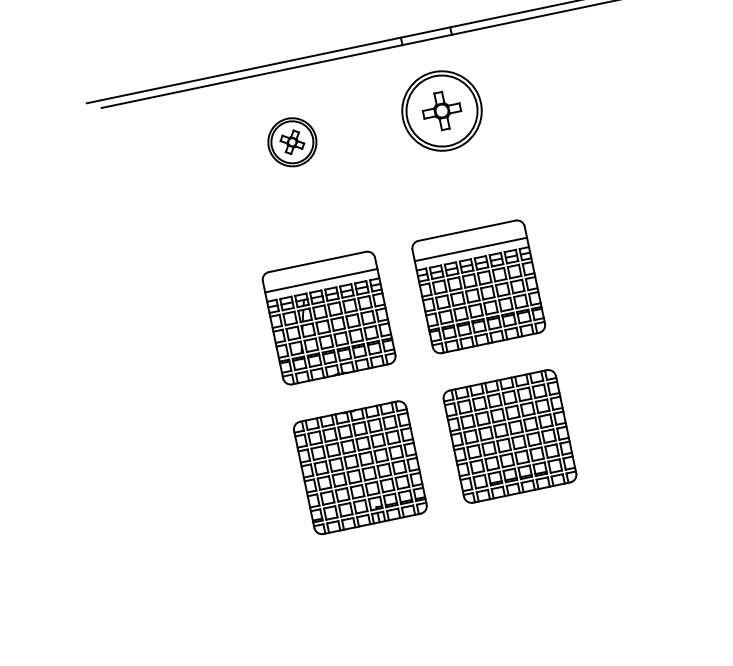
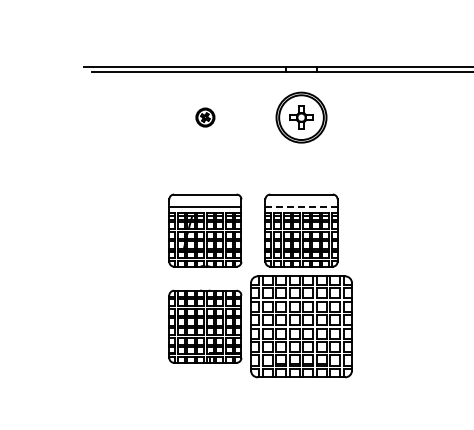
part: (292, 142) -> (205, 117), size x0.6
line: (472, 249) -> (302, 206), solid -> dashed
part: (509, 436) -> (301, 326), size x1.4

